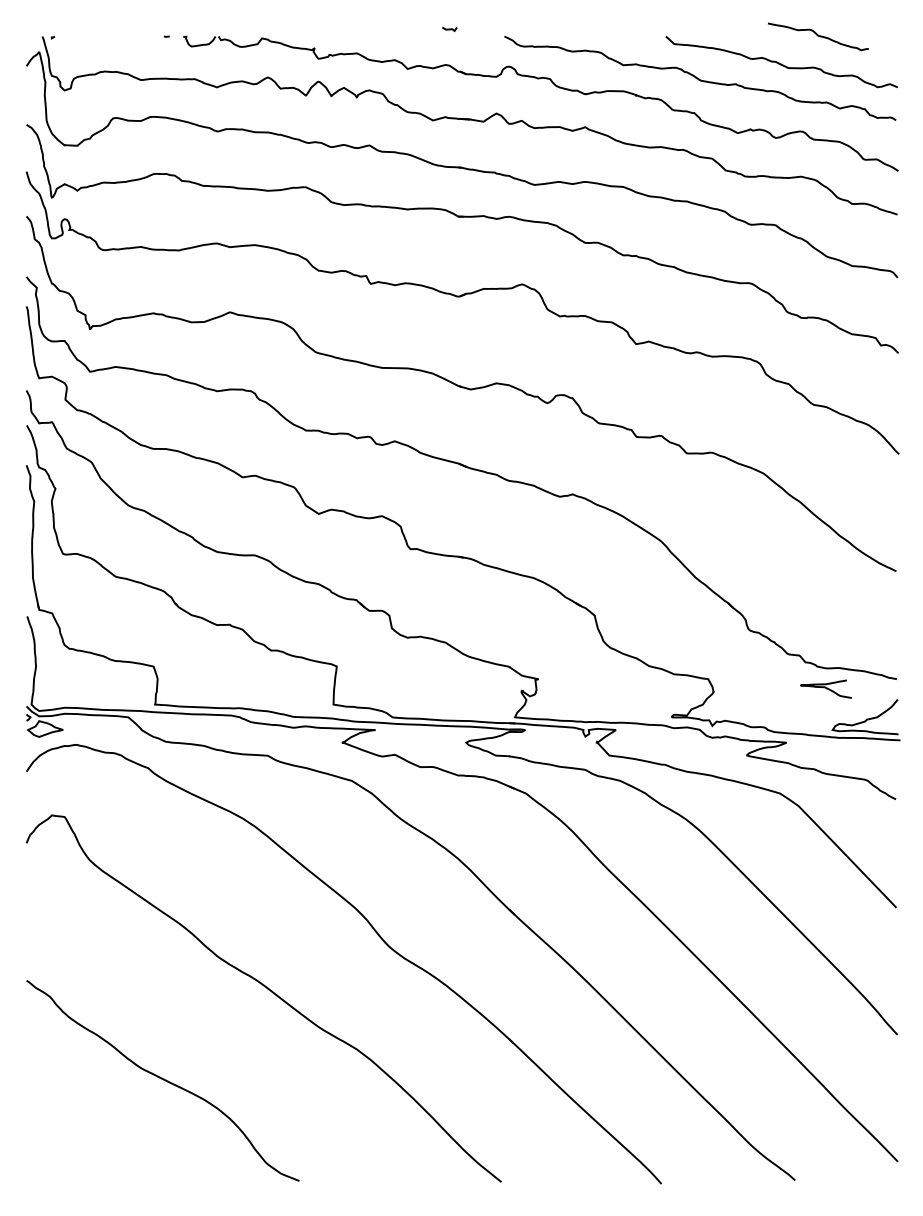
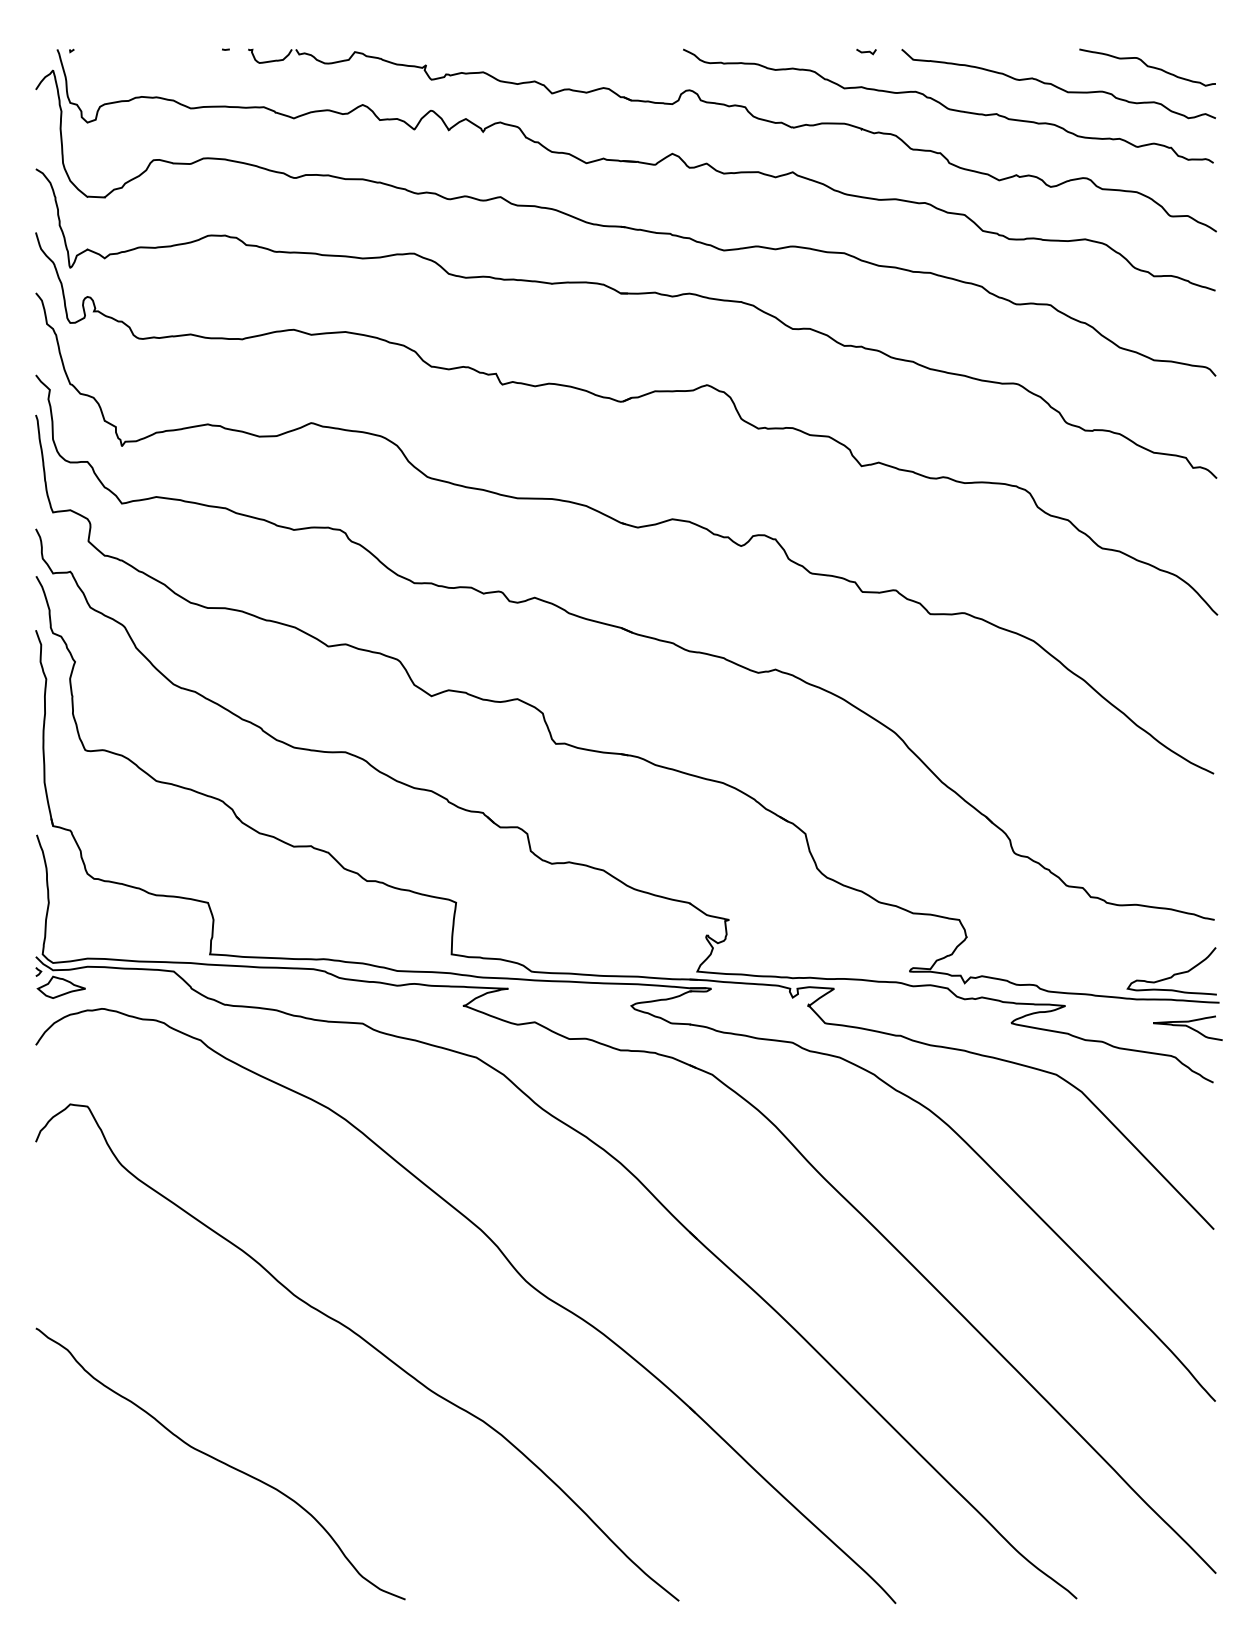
line: (449, 29) -> (866, 52), moved
curve: (818, 36) -> (1147, 67), moved
curve: (825, 688) -> (1187, 1027), moved

